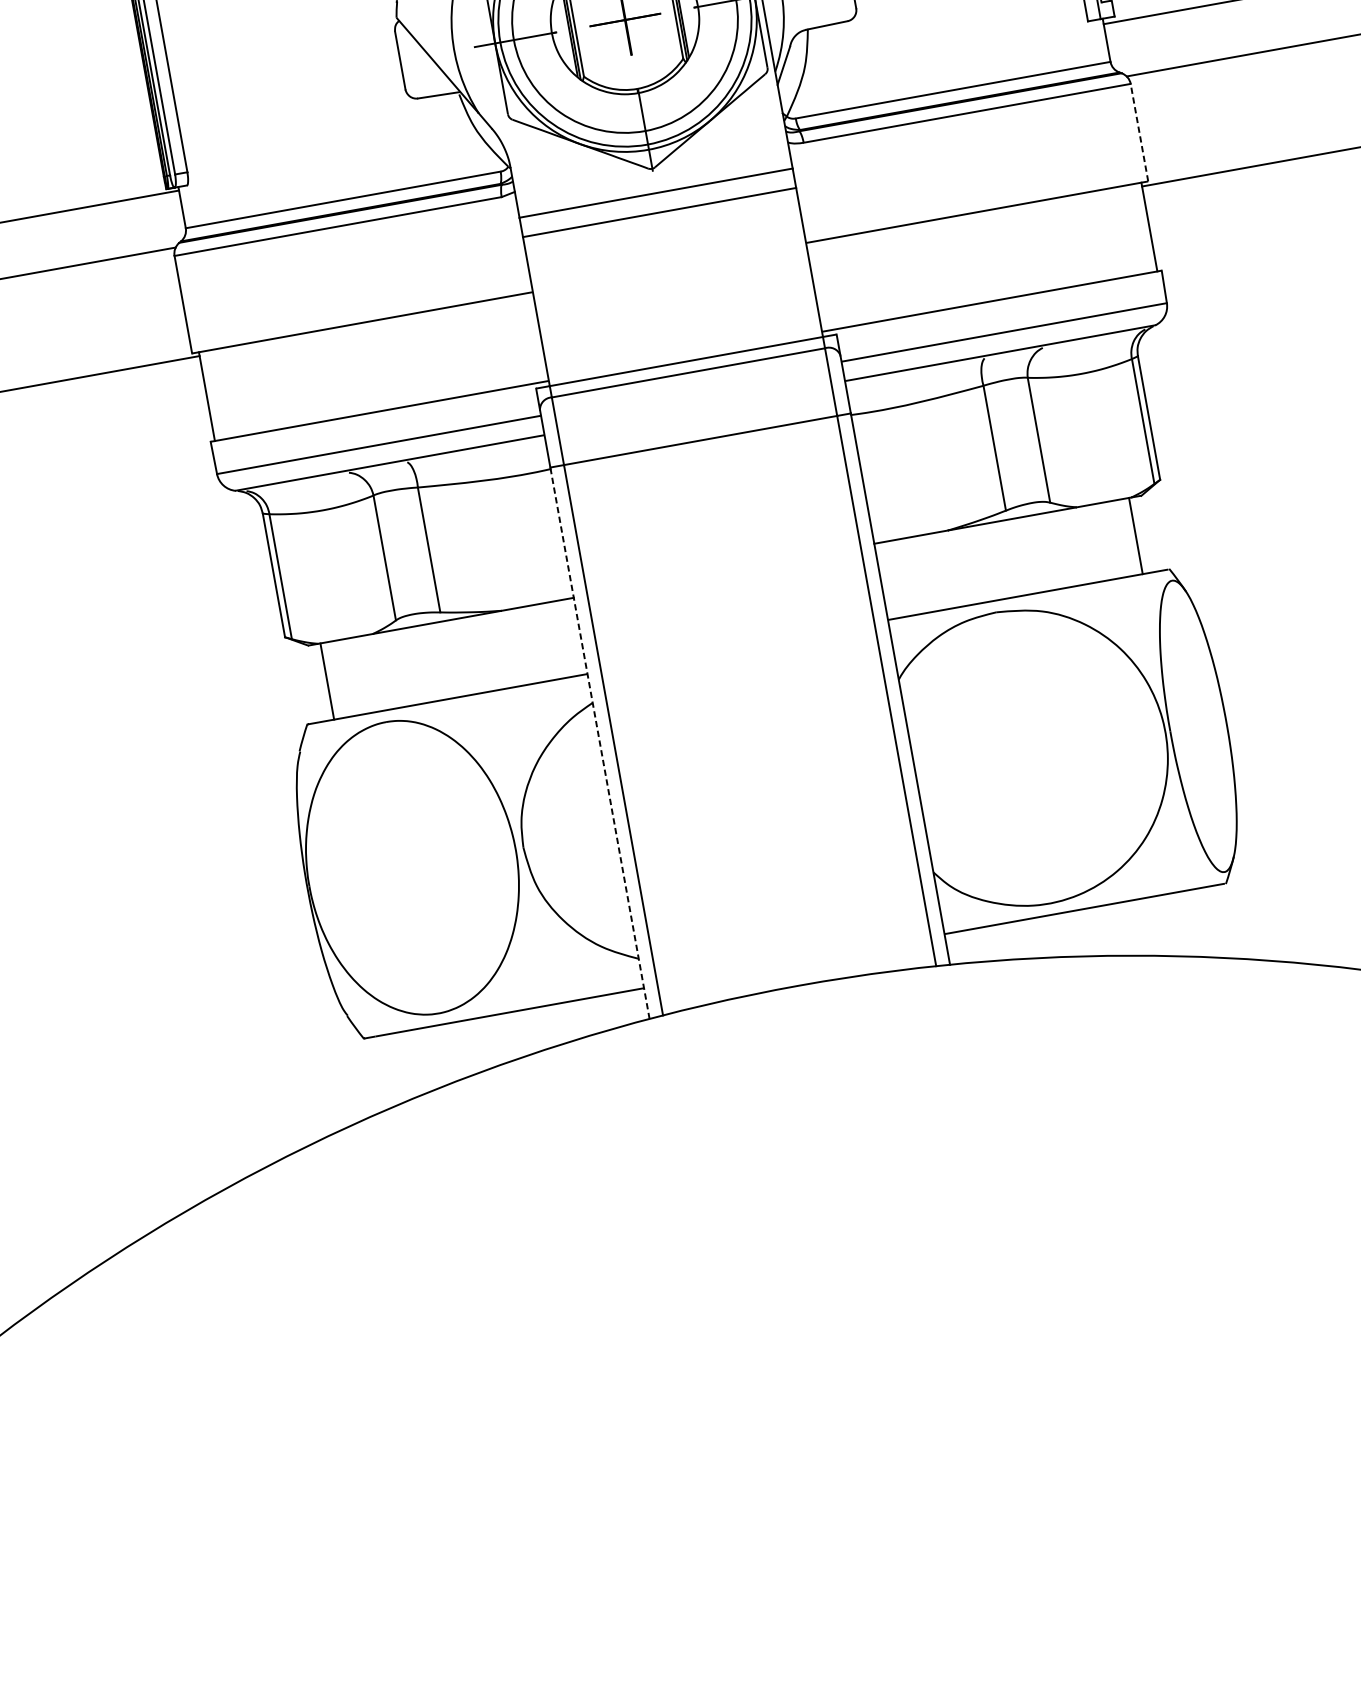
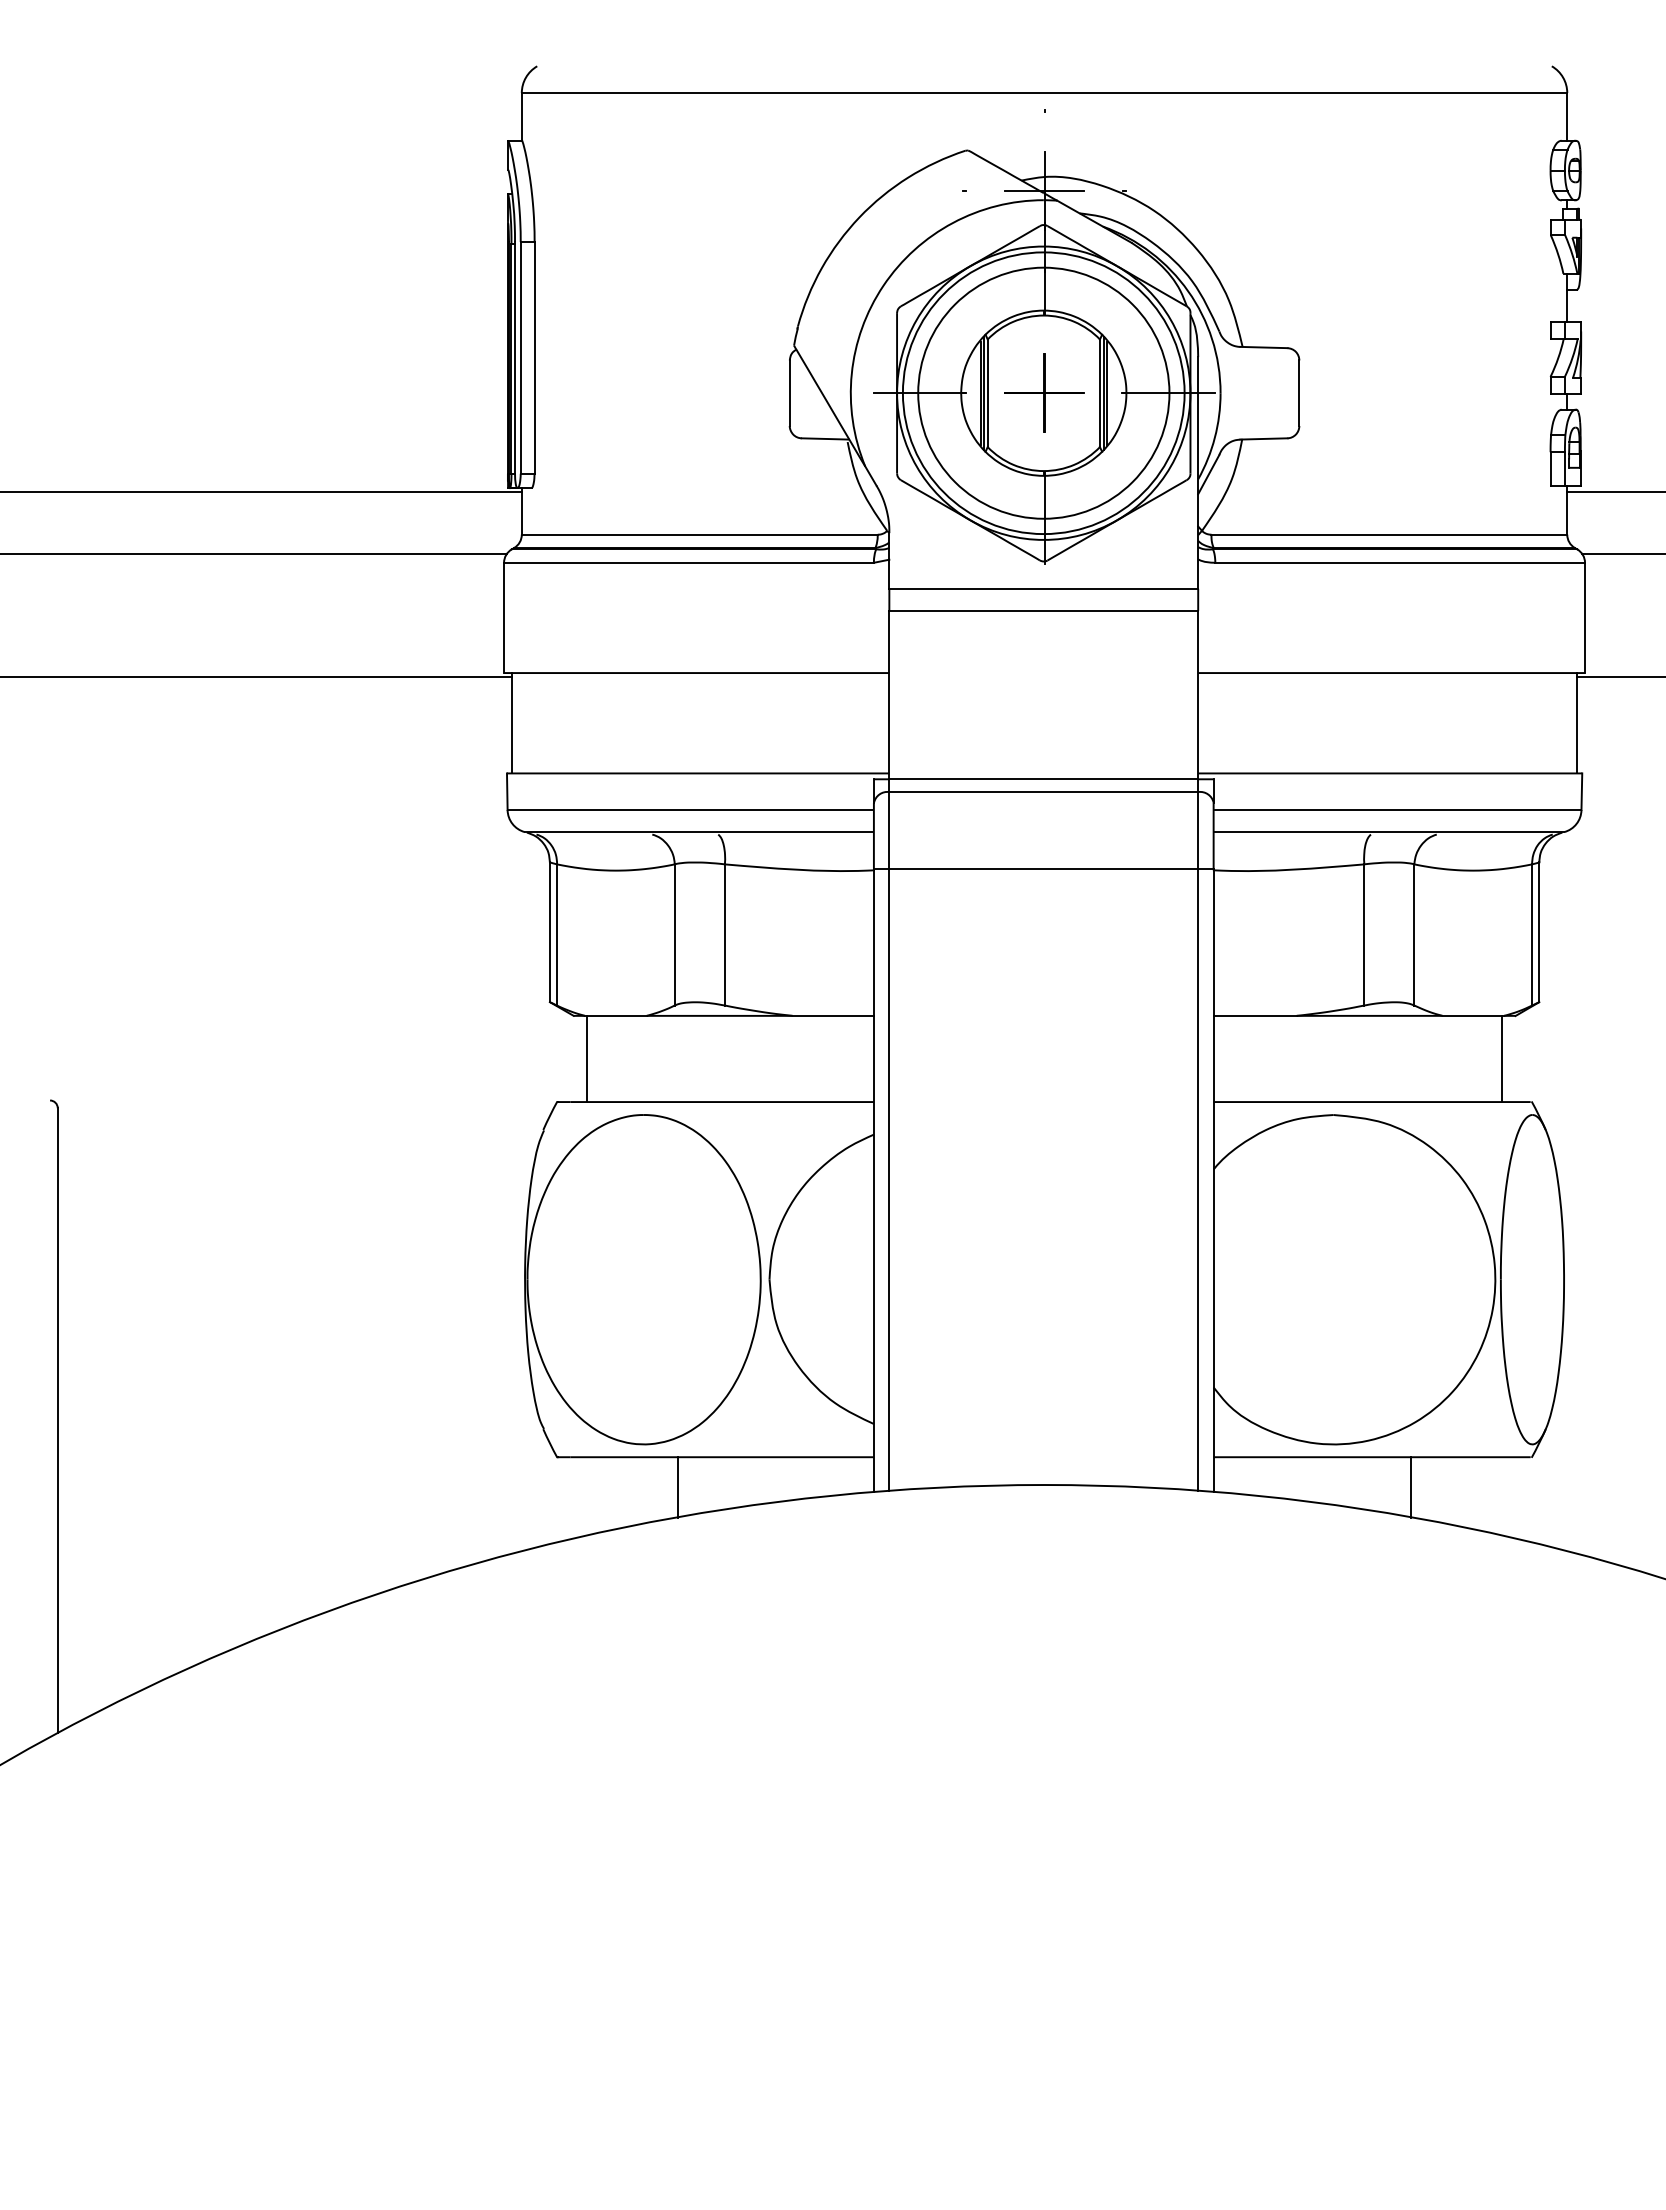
line: (1139, 132) -> (1585, 617), dashed -> solid
line: (599, 743) -> (873, 1180), dashed -> solid
line: (1124, 929) -> (1411, 1487), added
line: (475, 1046) -> (677, 1487), added

